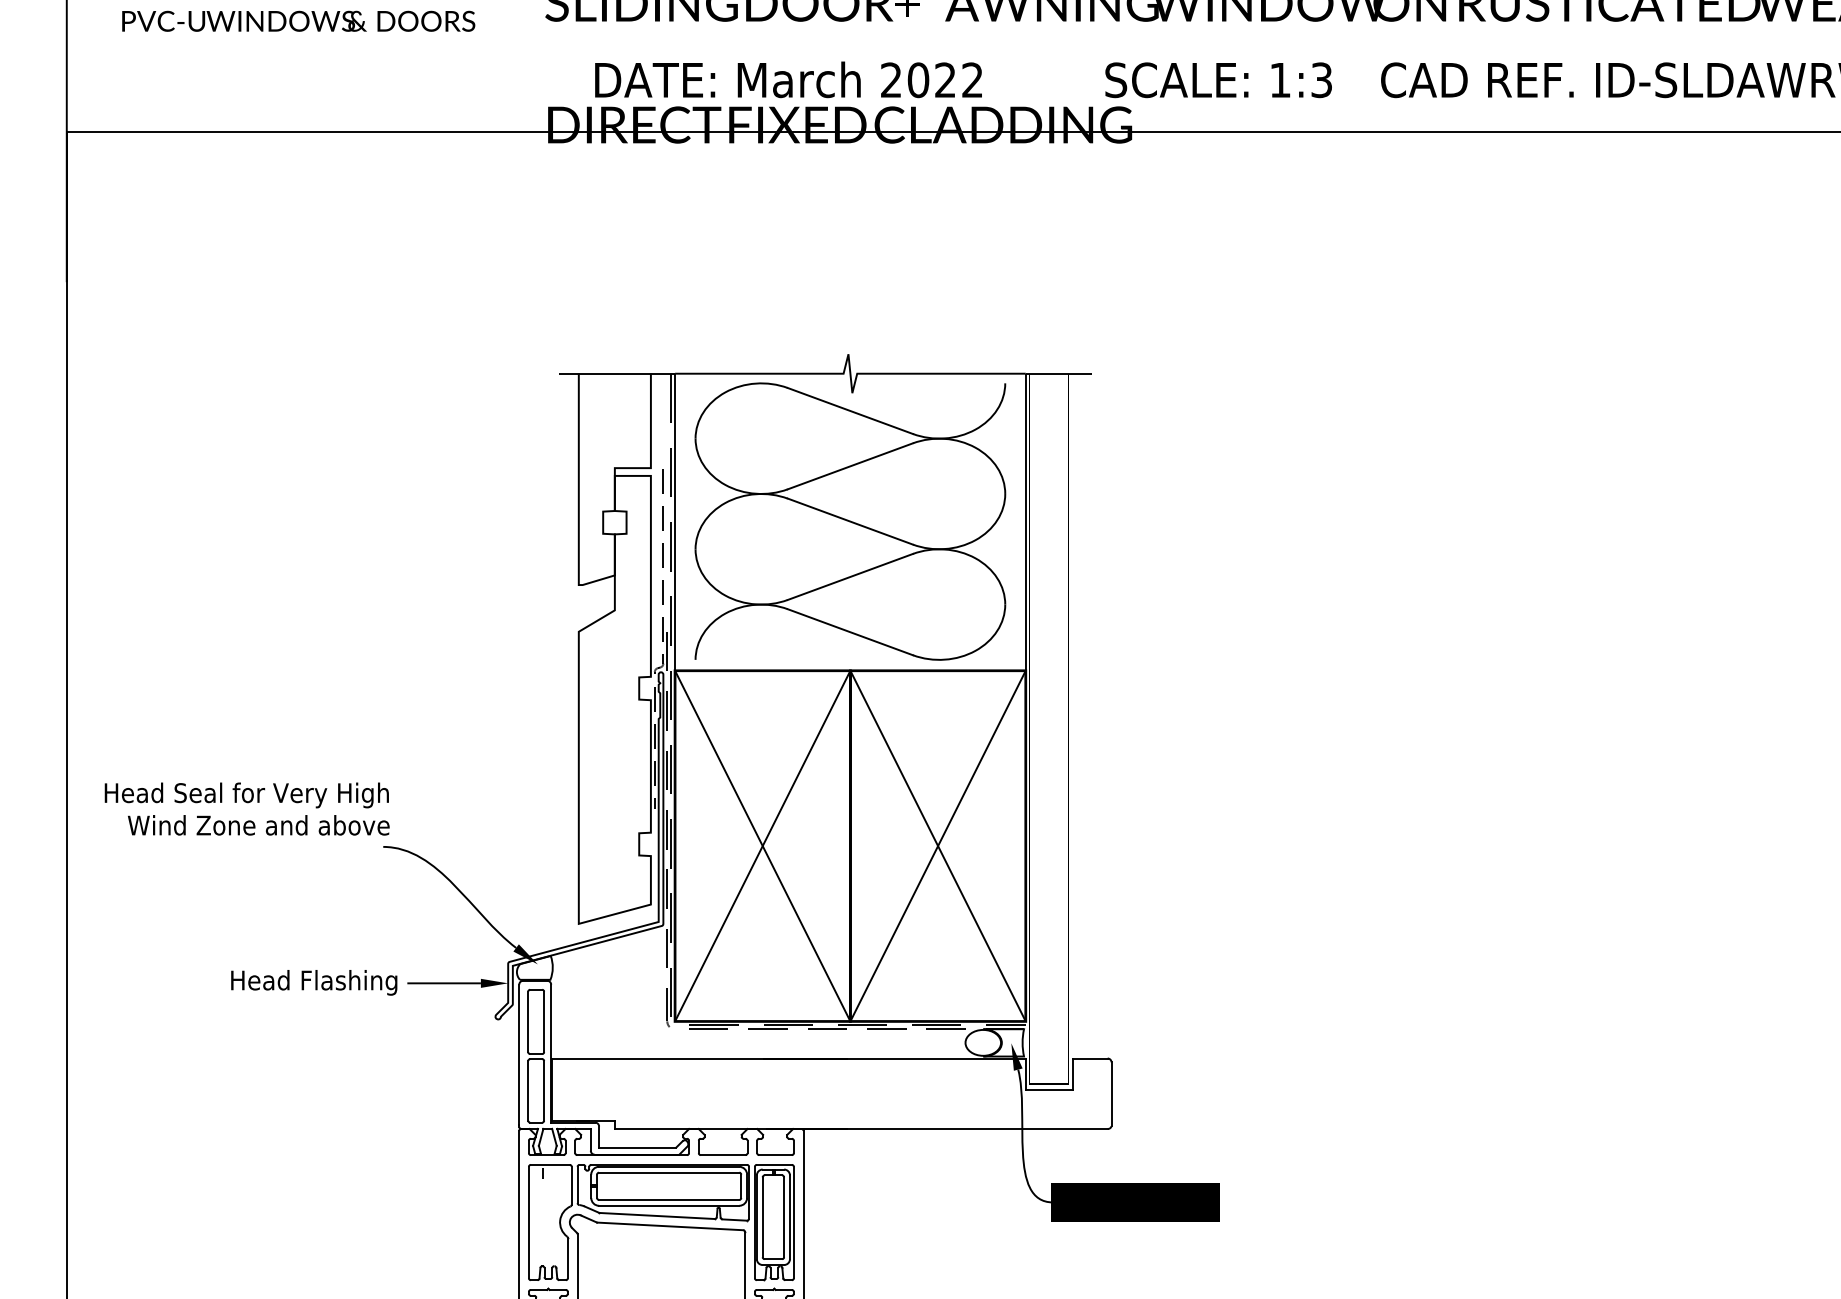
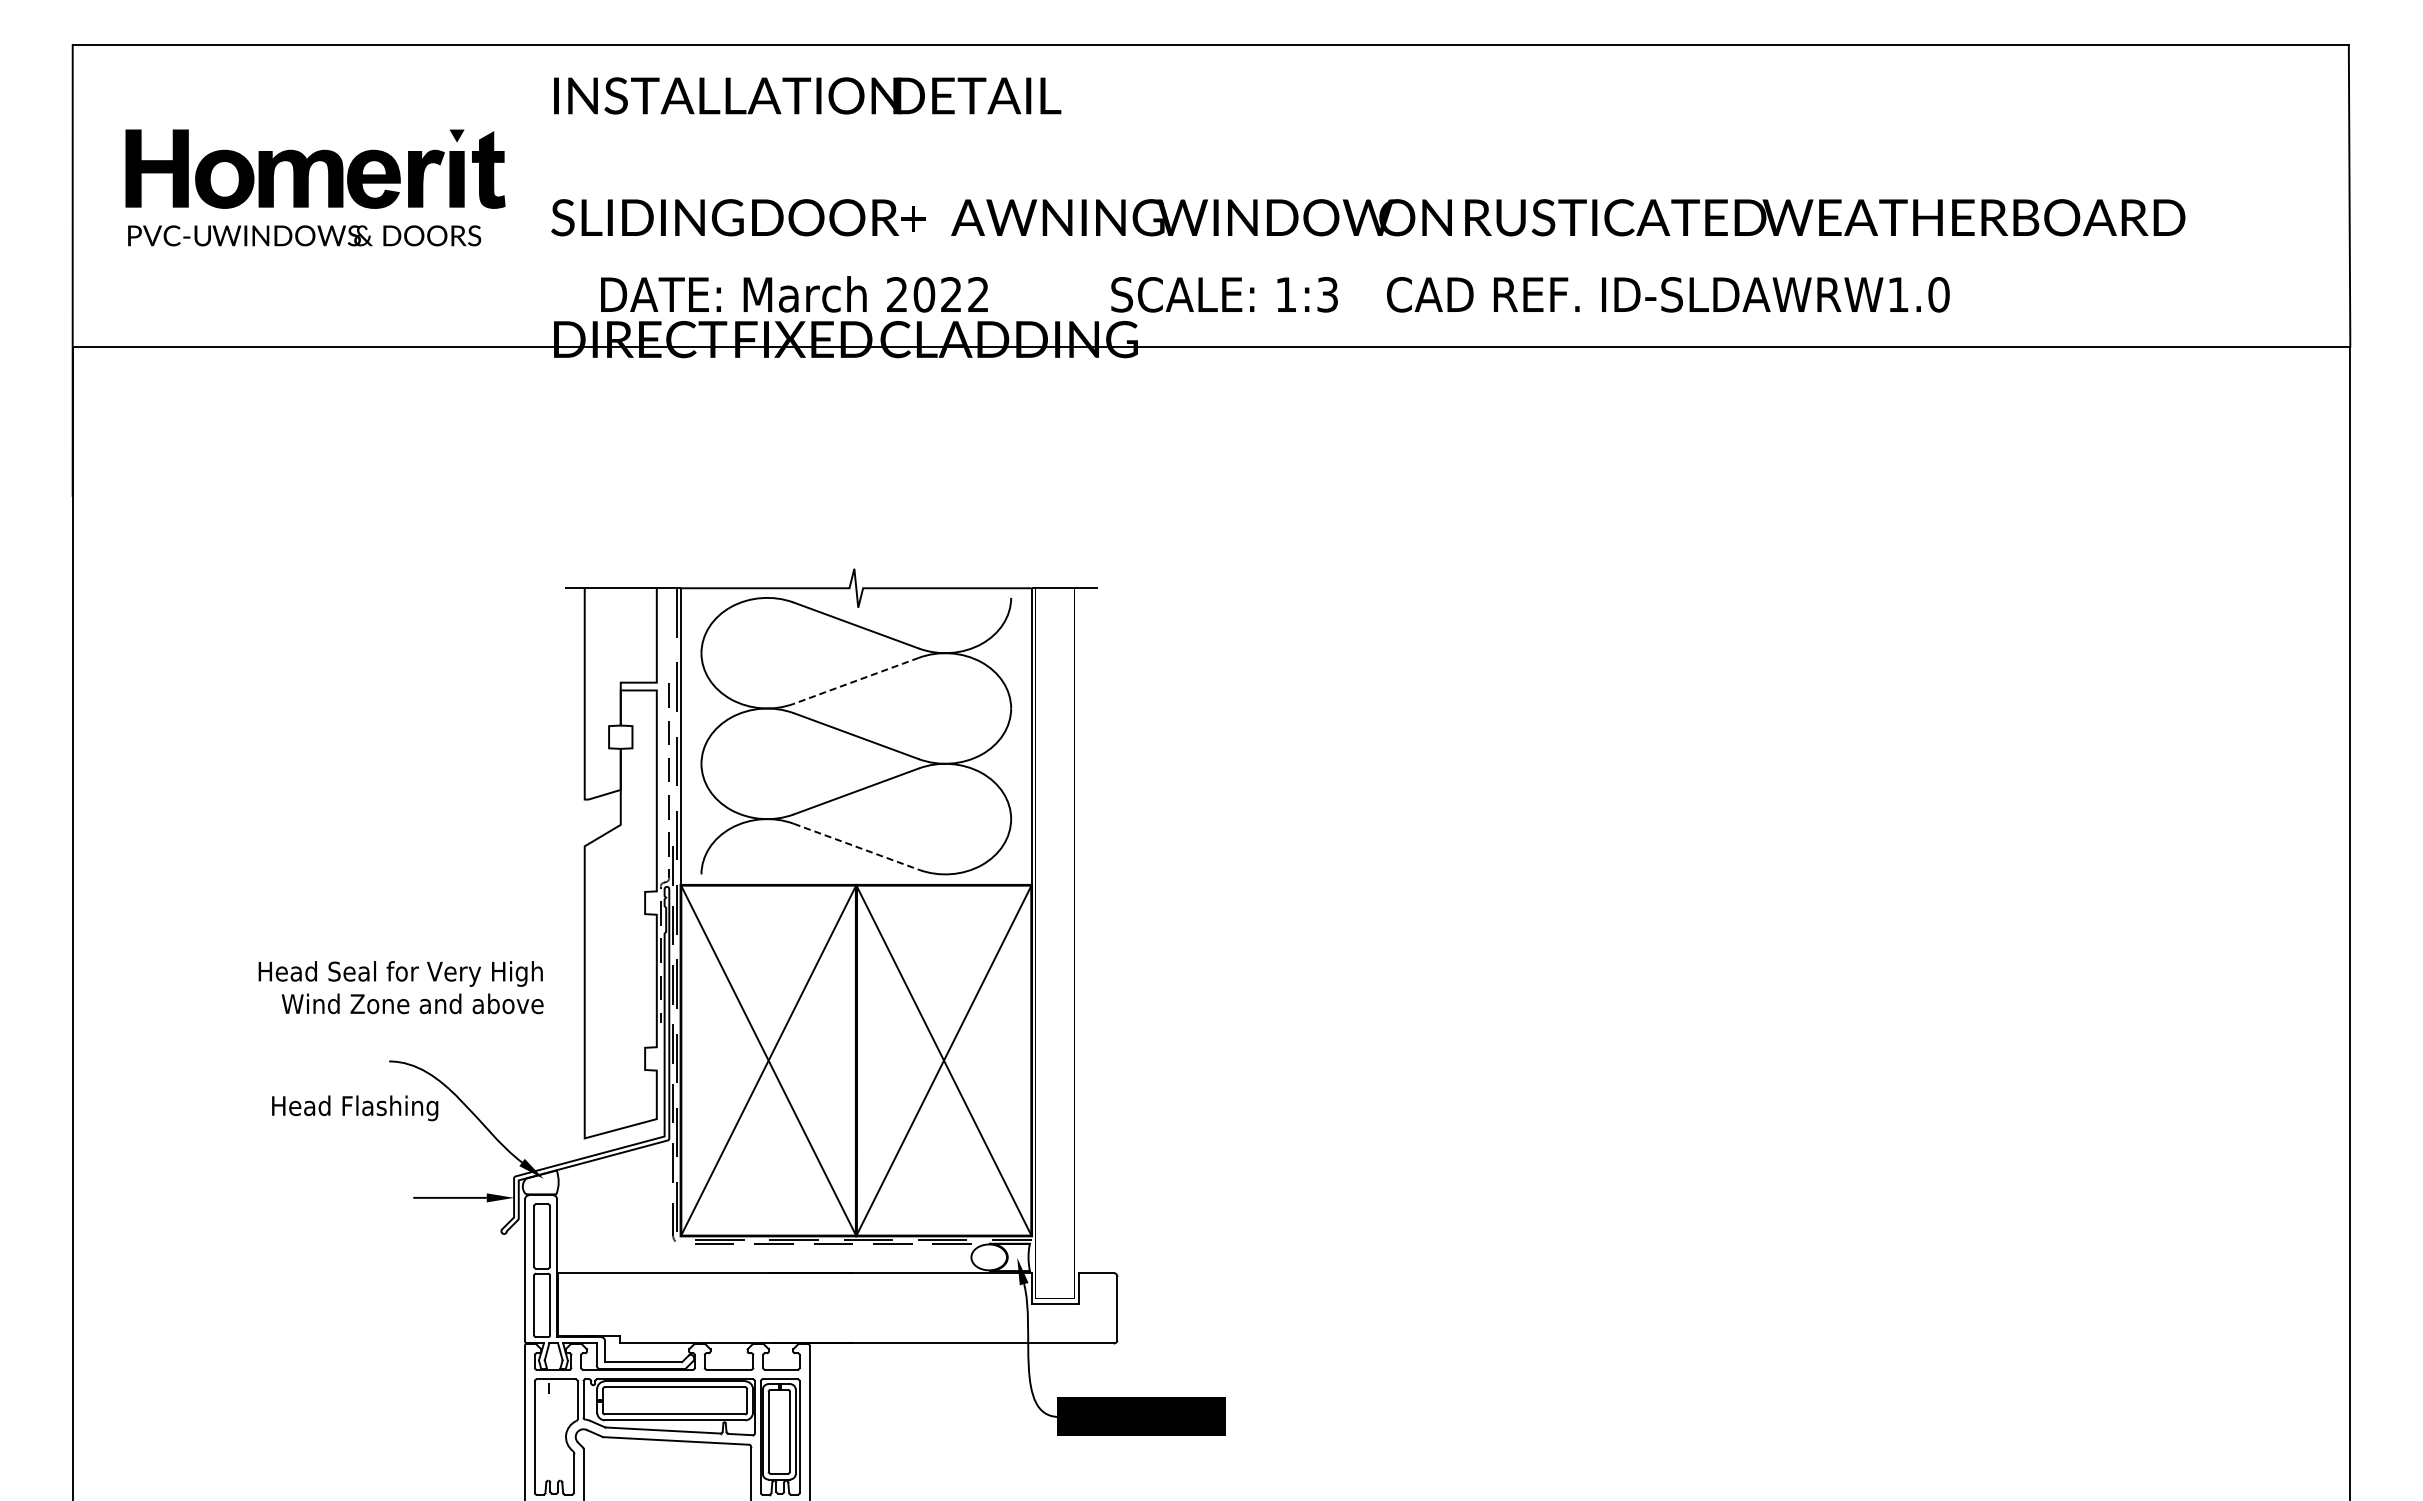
line: (850, 465) -> (856, 680), solid -> dashed
line: (850, 631) -> (856, 846), solid -> dashed
text: (246, 808) -> (400, 987), moved
text: (314, 982) -> (355, 1108), moved

